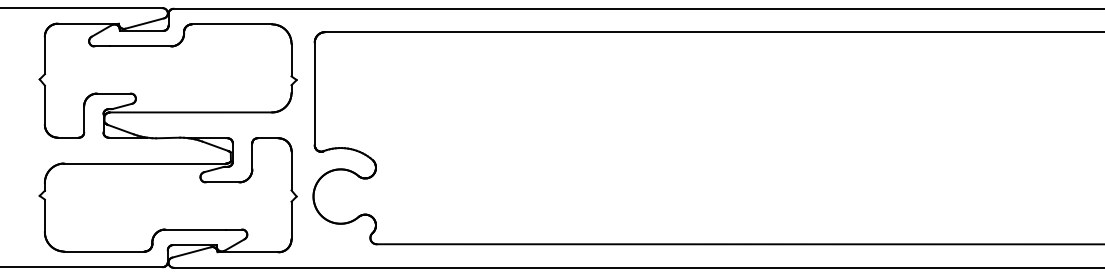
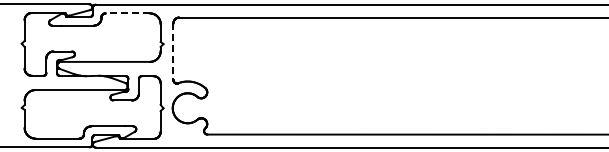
line: (231, 24) -> (127, 13), solid -> dashed
line: (314, 95) -> (173, 52), solid -> dashed

